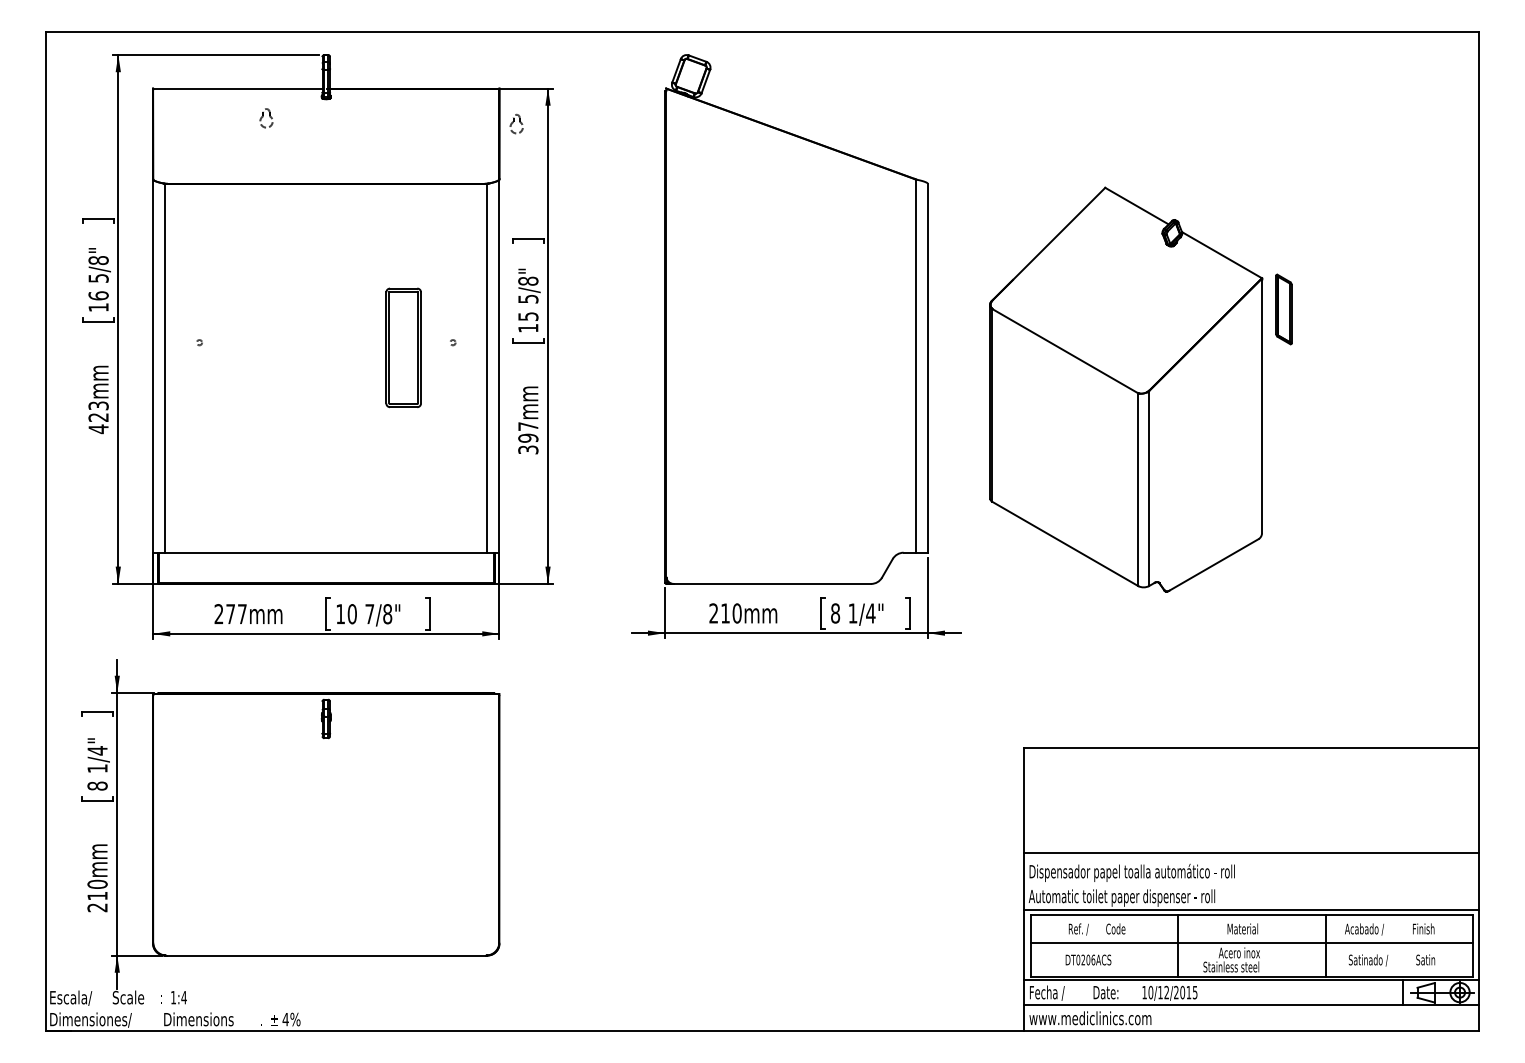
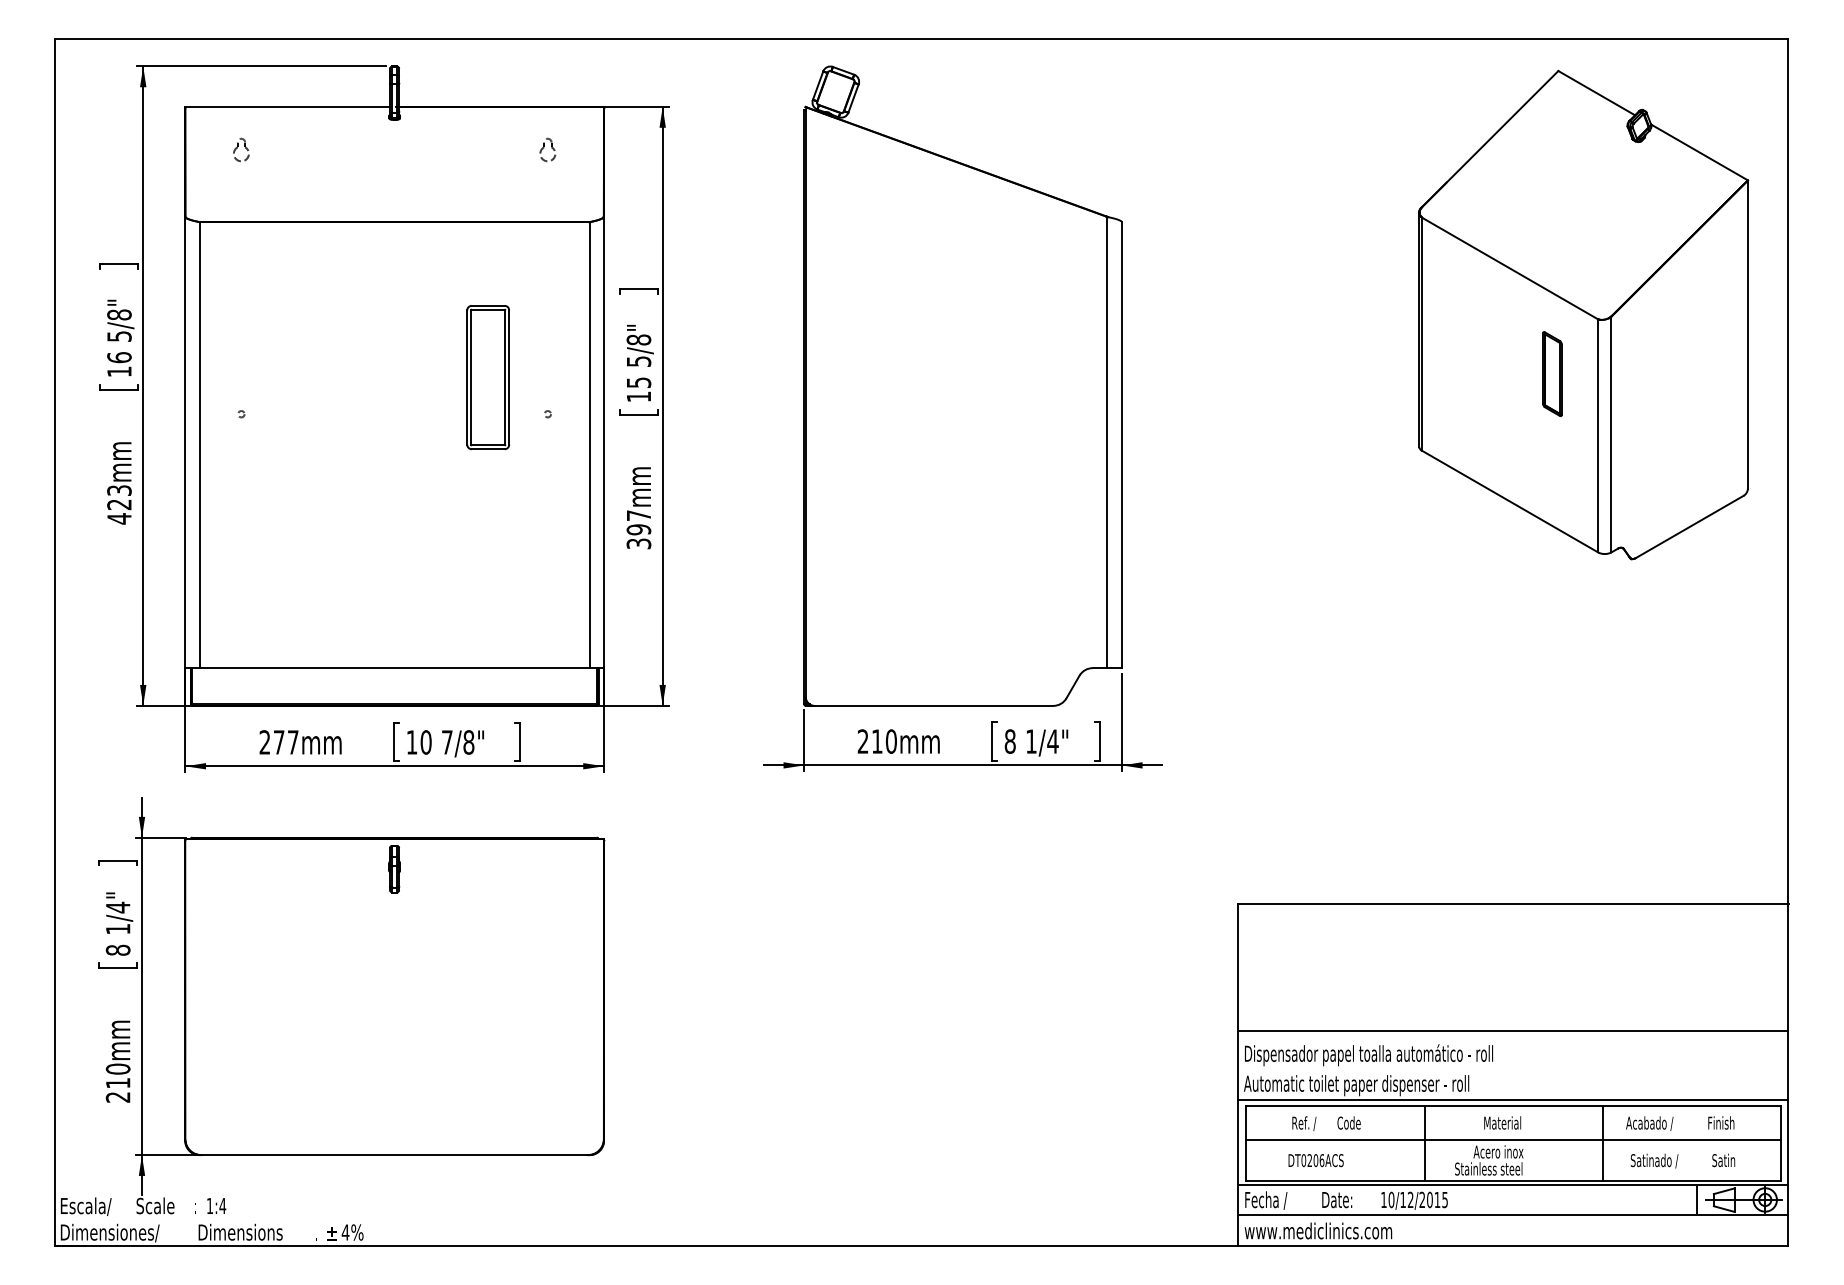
part: (266, 117) -> (241, 149), moved
part: (516, 123) -> (547, 149), moved
part: (403, 347) -> (488, 377), moved
part: (1126, 389) -> (1583, 314), moved

